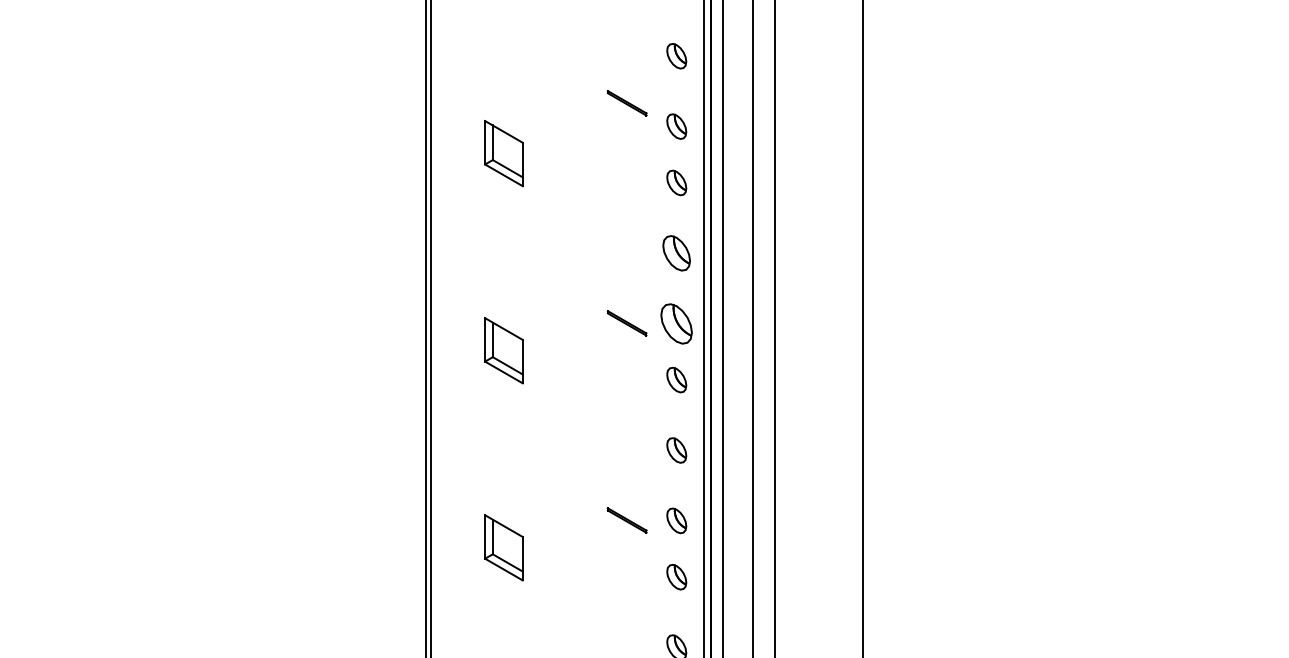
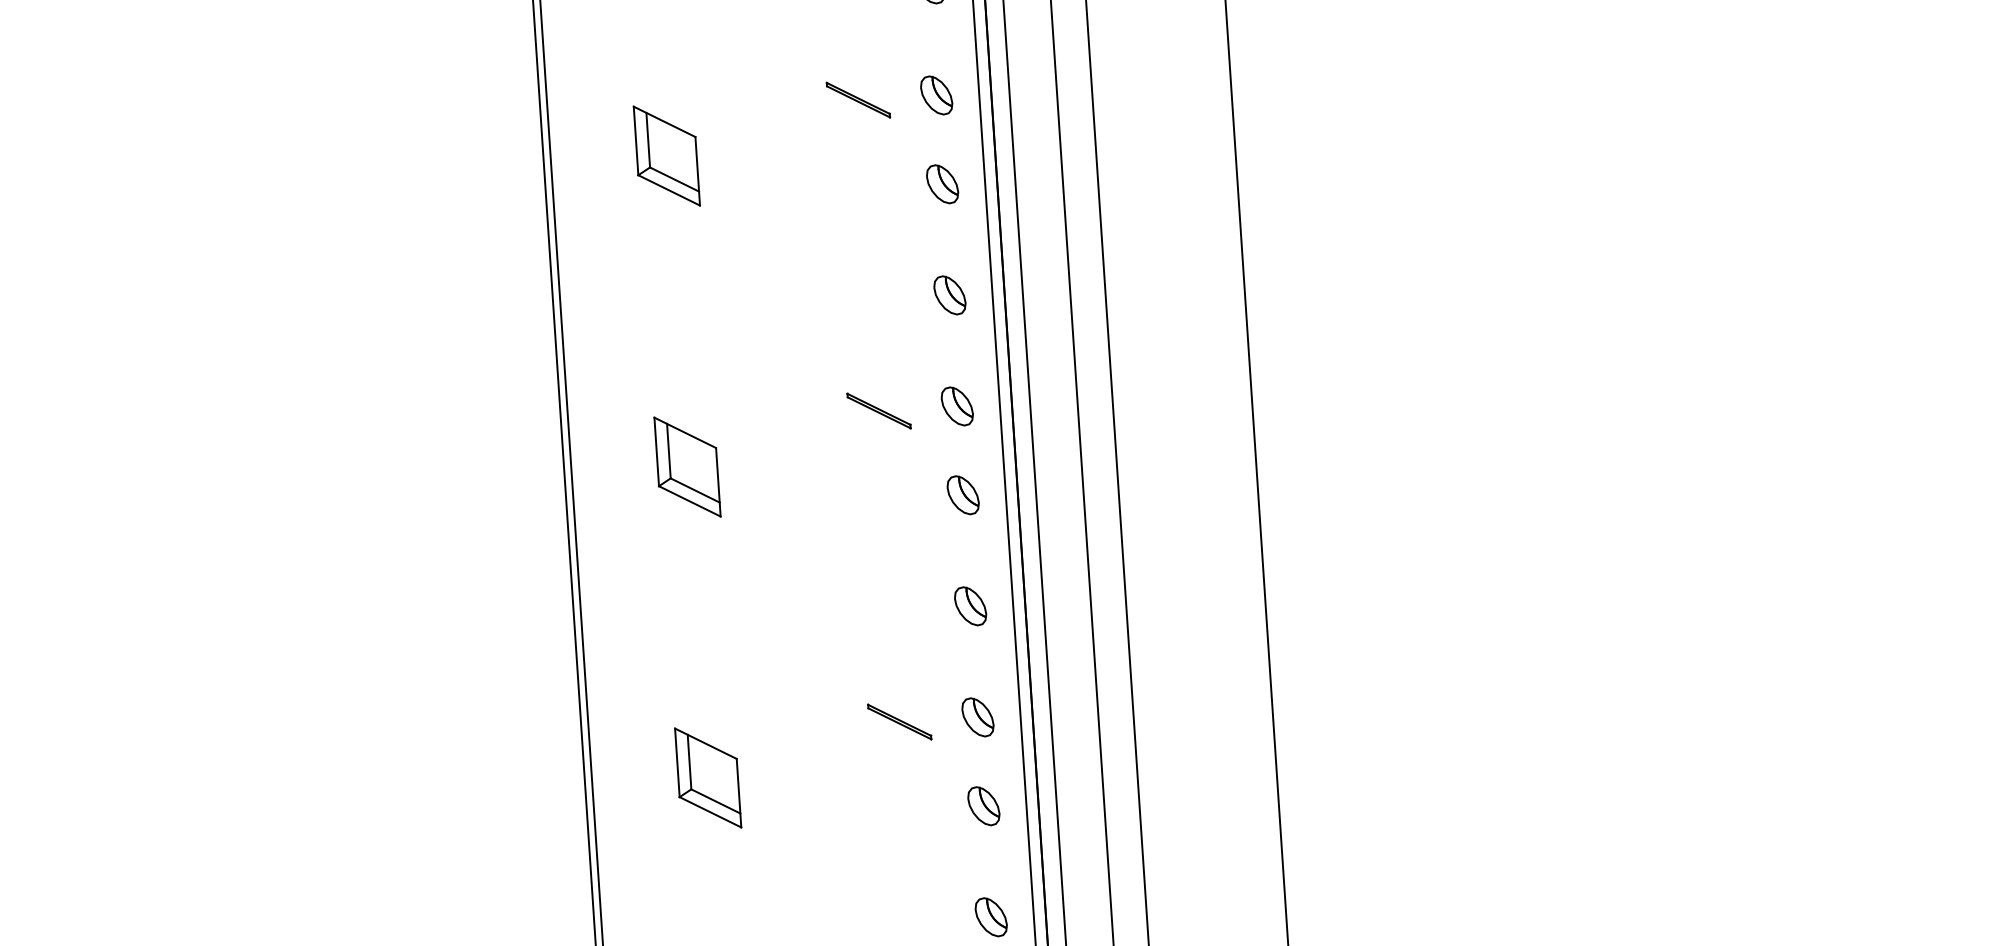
part: (626, 103) -> (857, 100), moved
part: (676, 253) -> (949, 295), size x0.71
part: (676, 323) -> (956, 406), size x0.62

